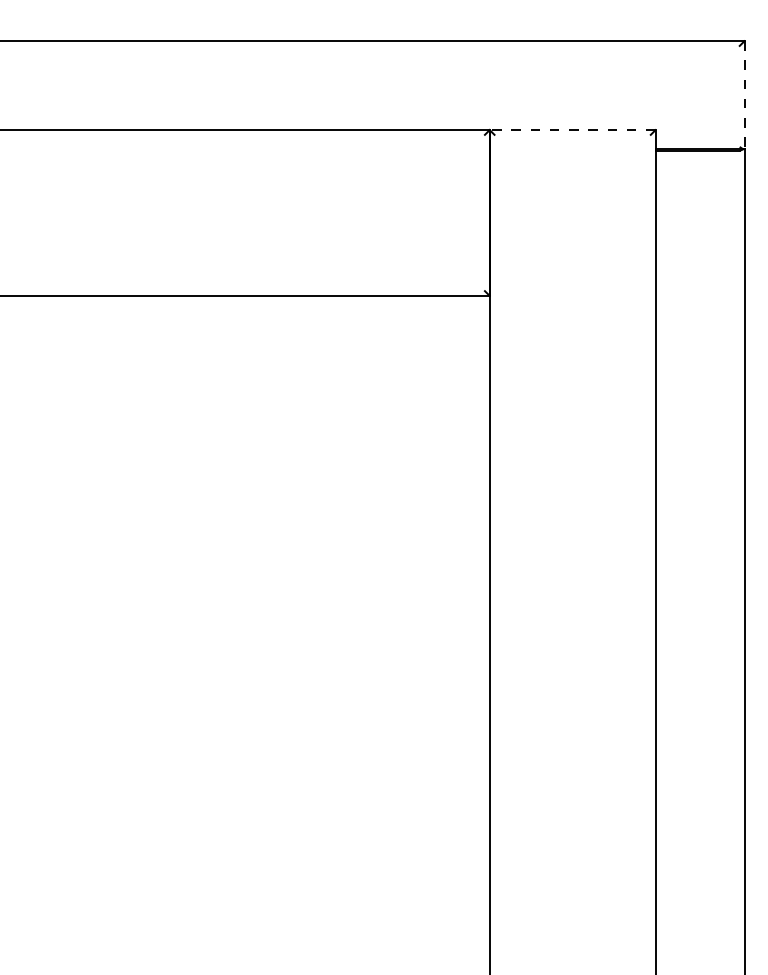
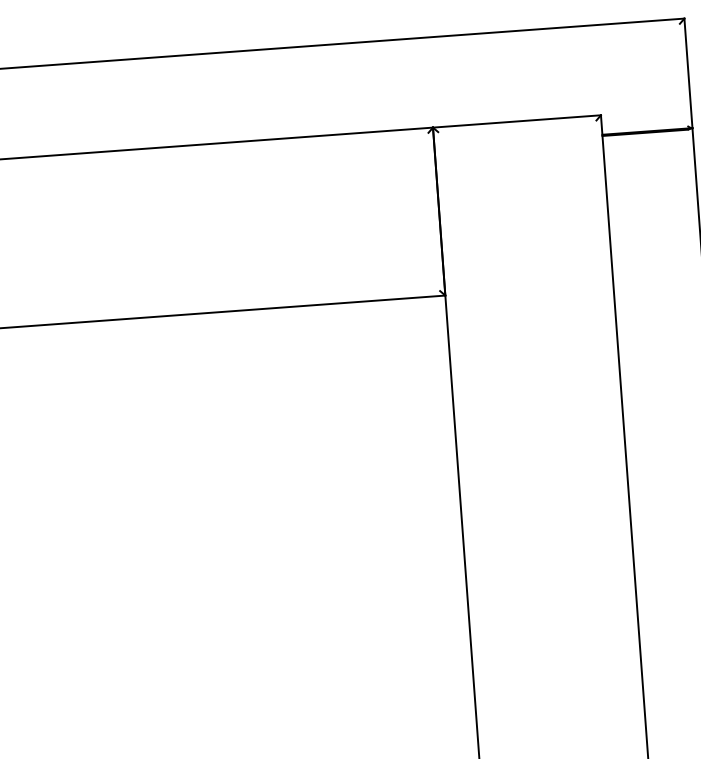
line: (744, 95) -> (688, 73), dashed -> solid
line: (572, 130) -> (516, 121), dashed -> solid

